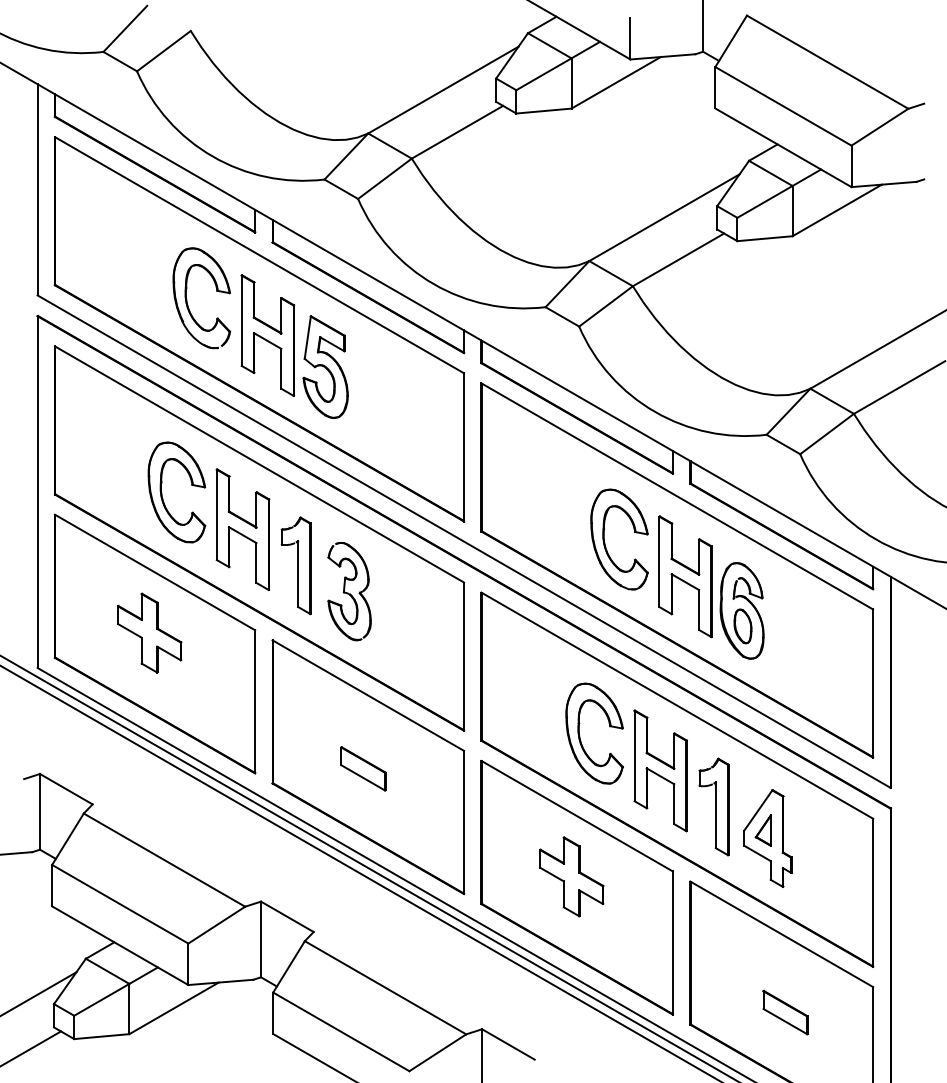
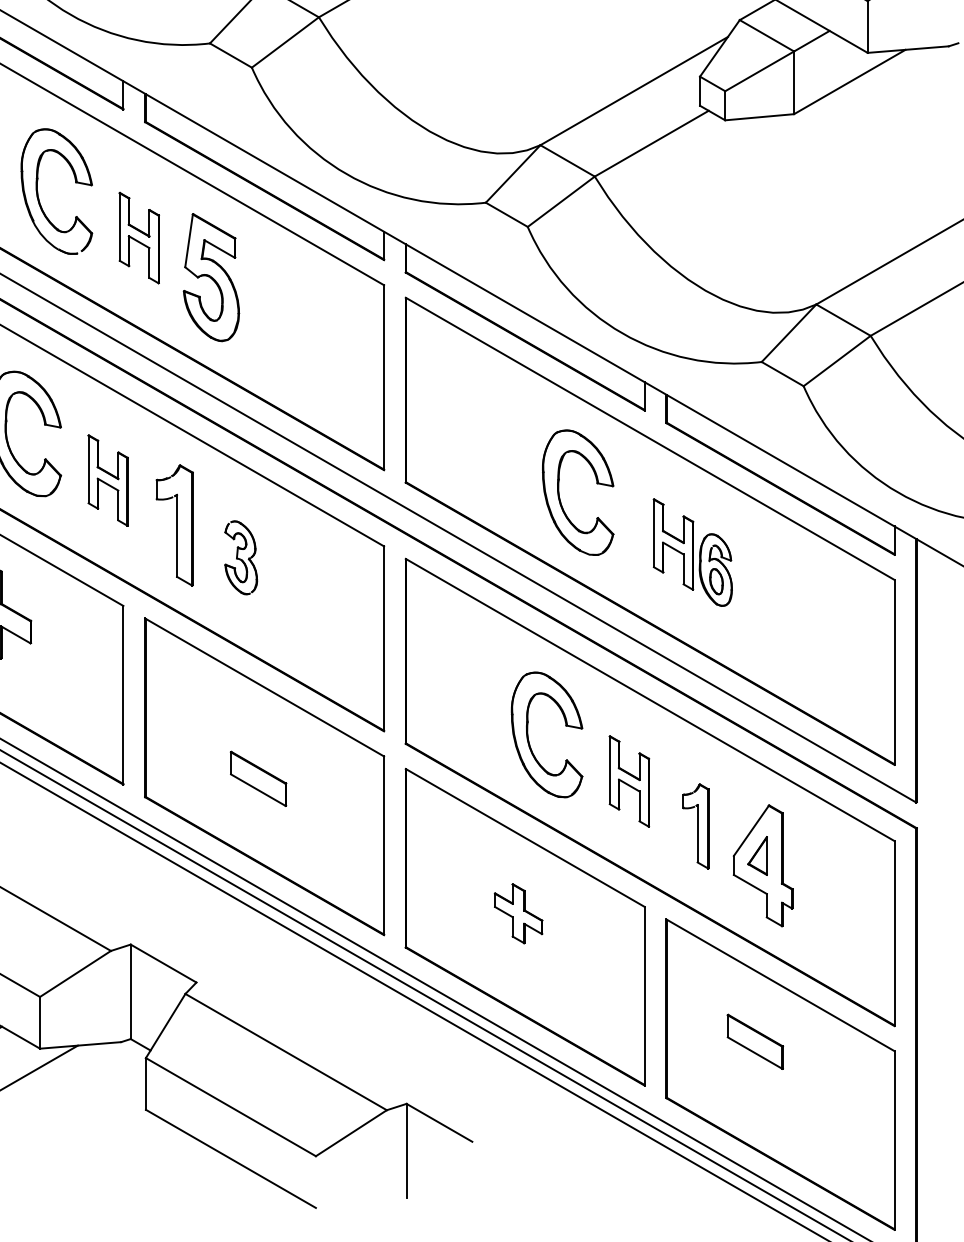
part: (267, 335) -> (138, 238), size x0.6
part: (242, 529) -> (107, 480), size x0.6
part: (711, 587) -> (692, 552), size x0.6
part: (349, 591) -> (241, 557), size x0.6
part: (660, 770) -> (629, 780), size x0.6
part: (713, 806) -> (695, 825), size x0.7
part: (571, 876) -> (518, 913), size x0.6
part: (785, 1012) -> (755, 1041), moved

